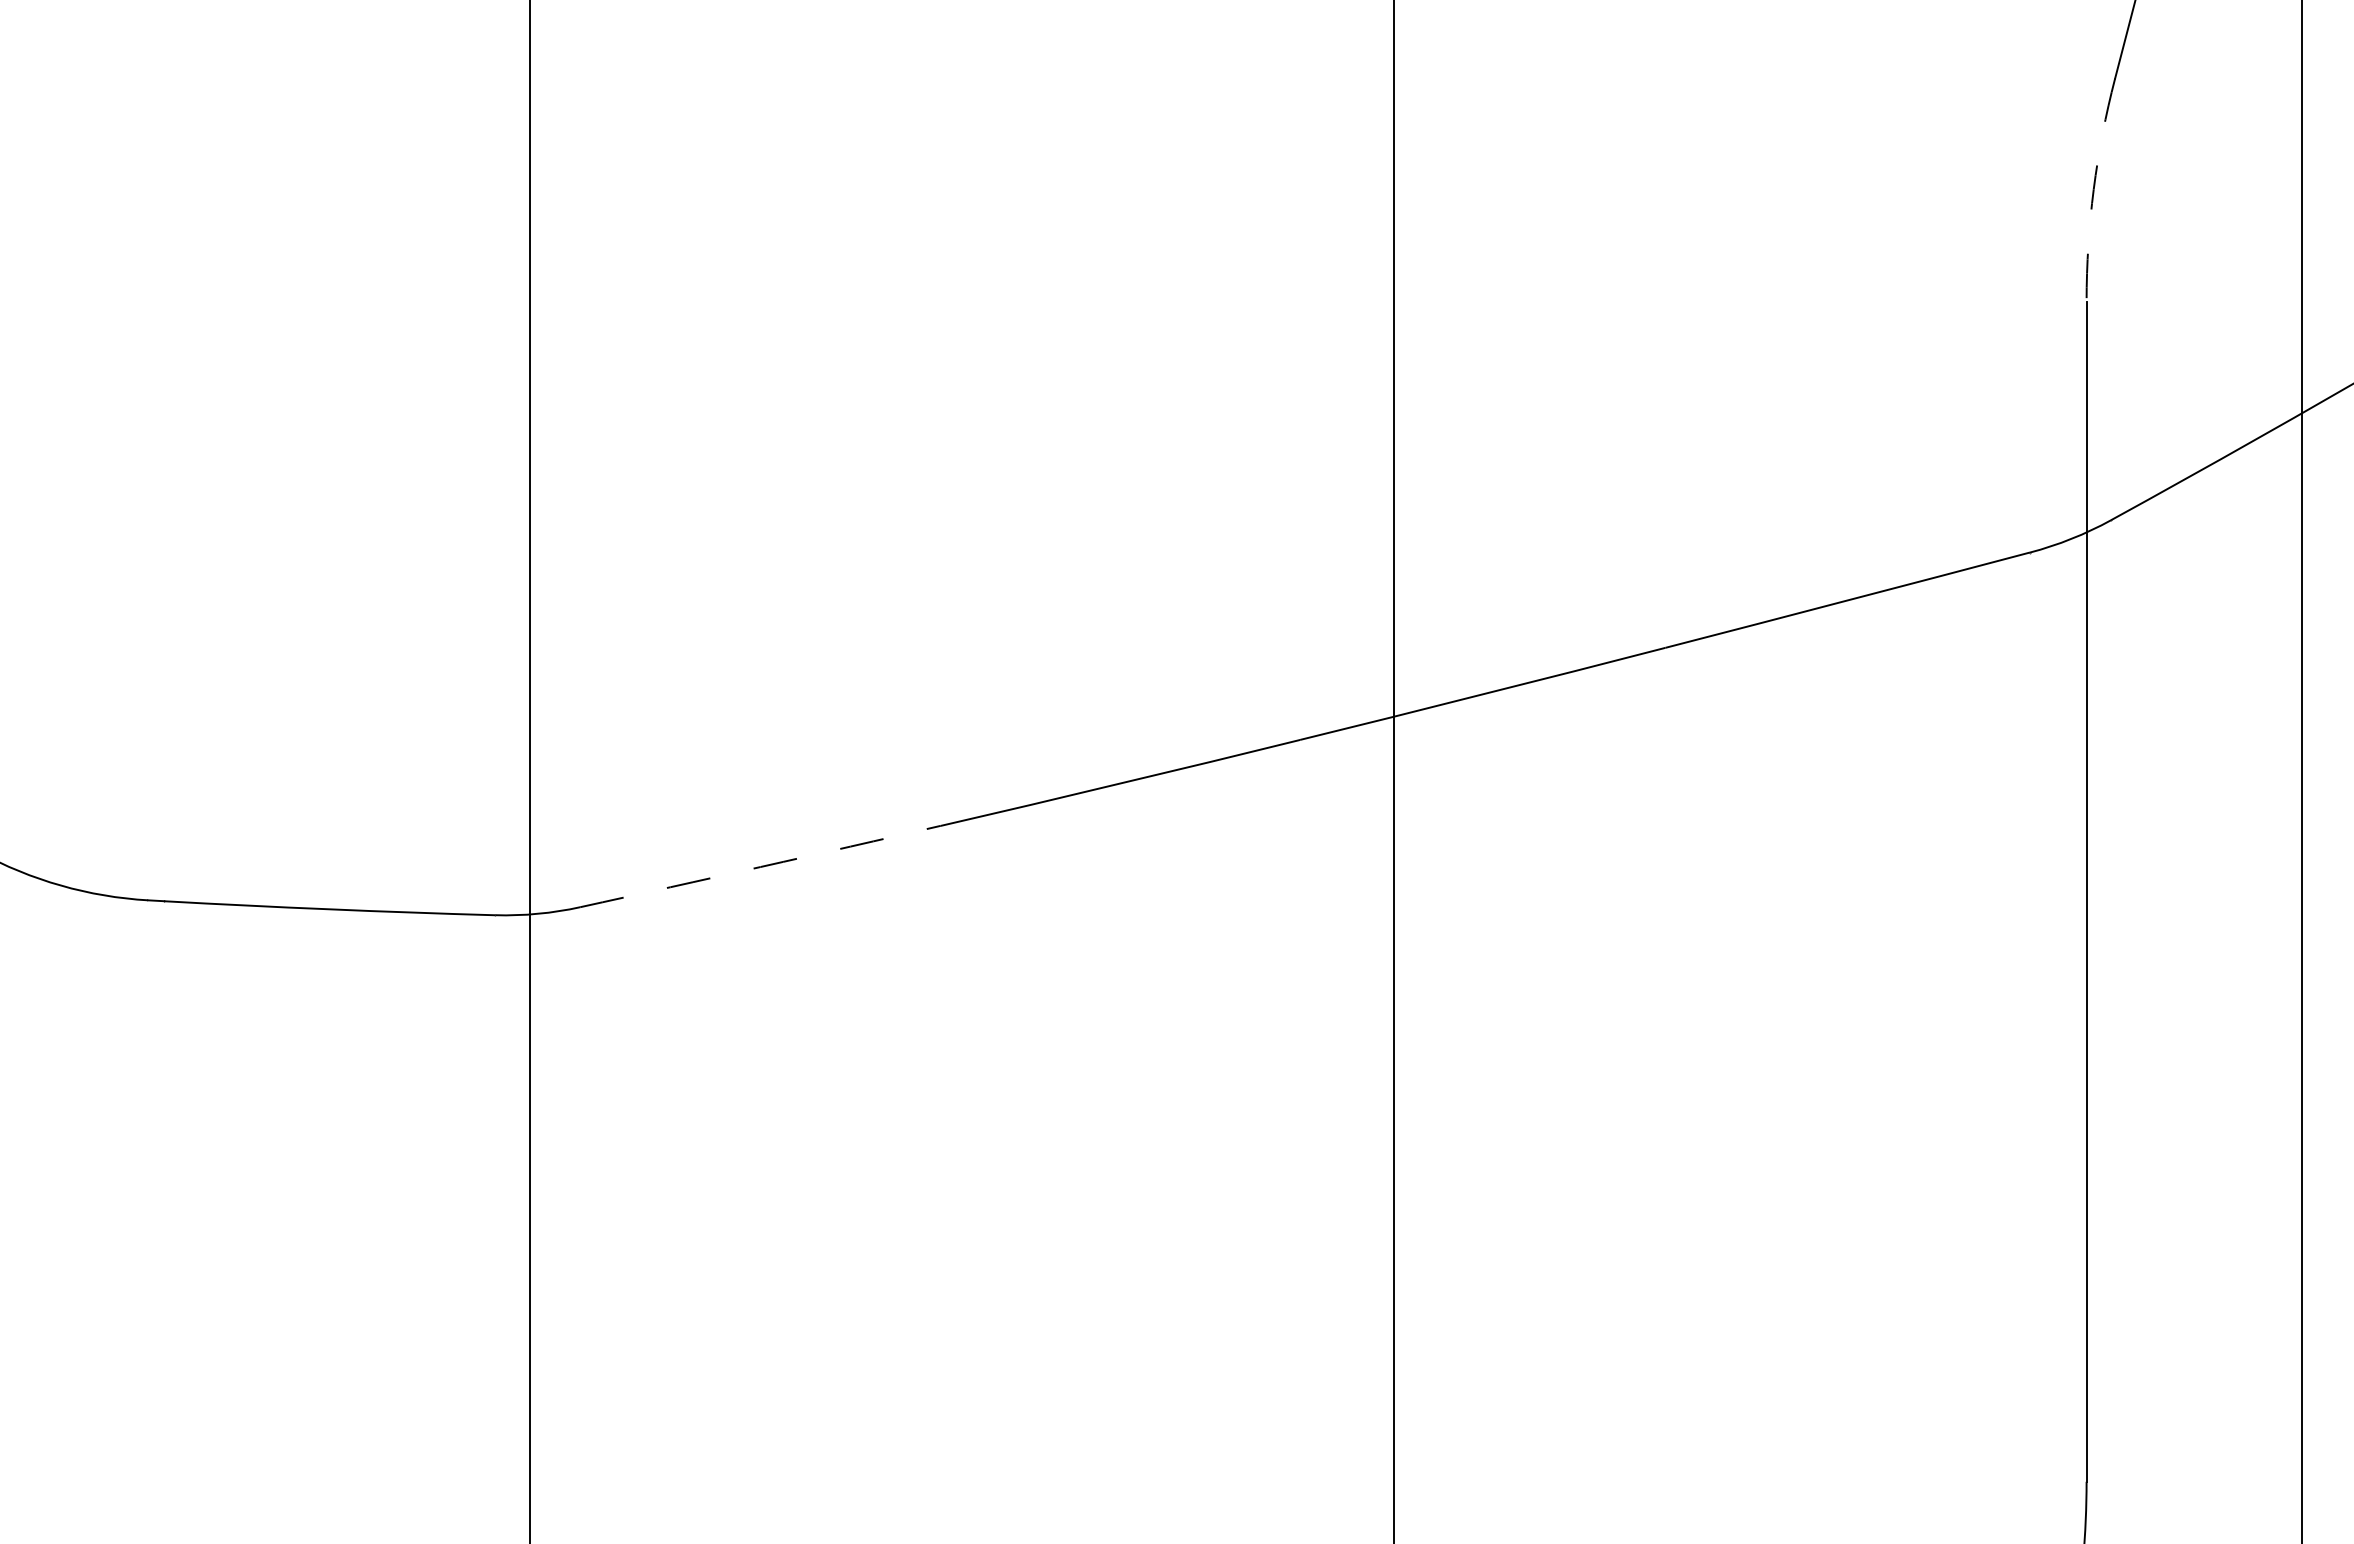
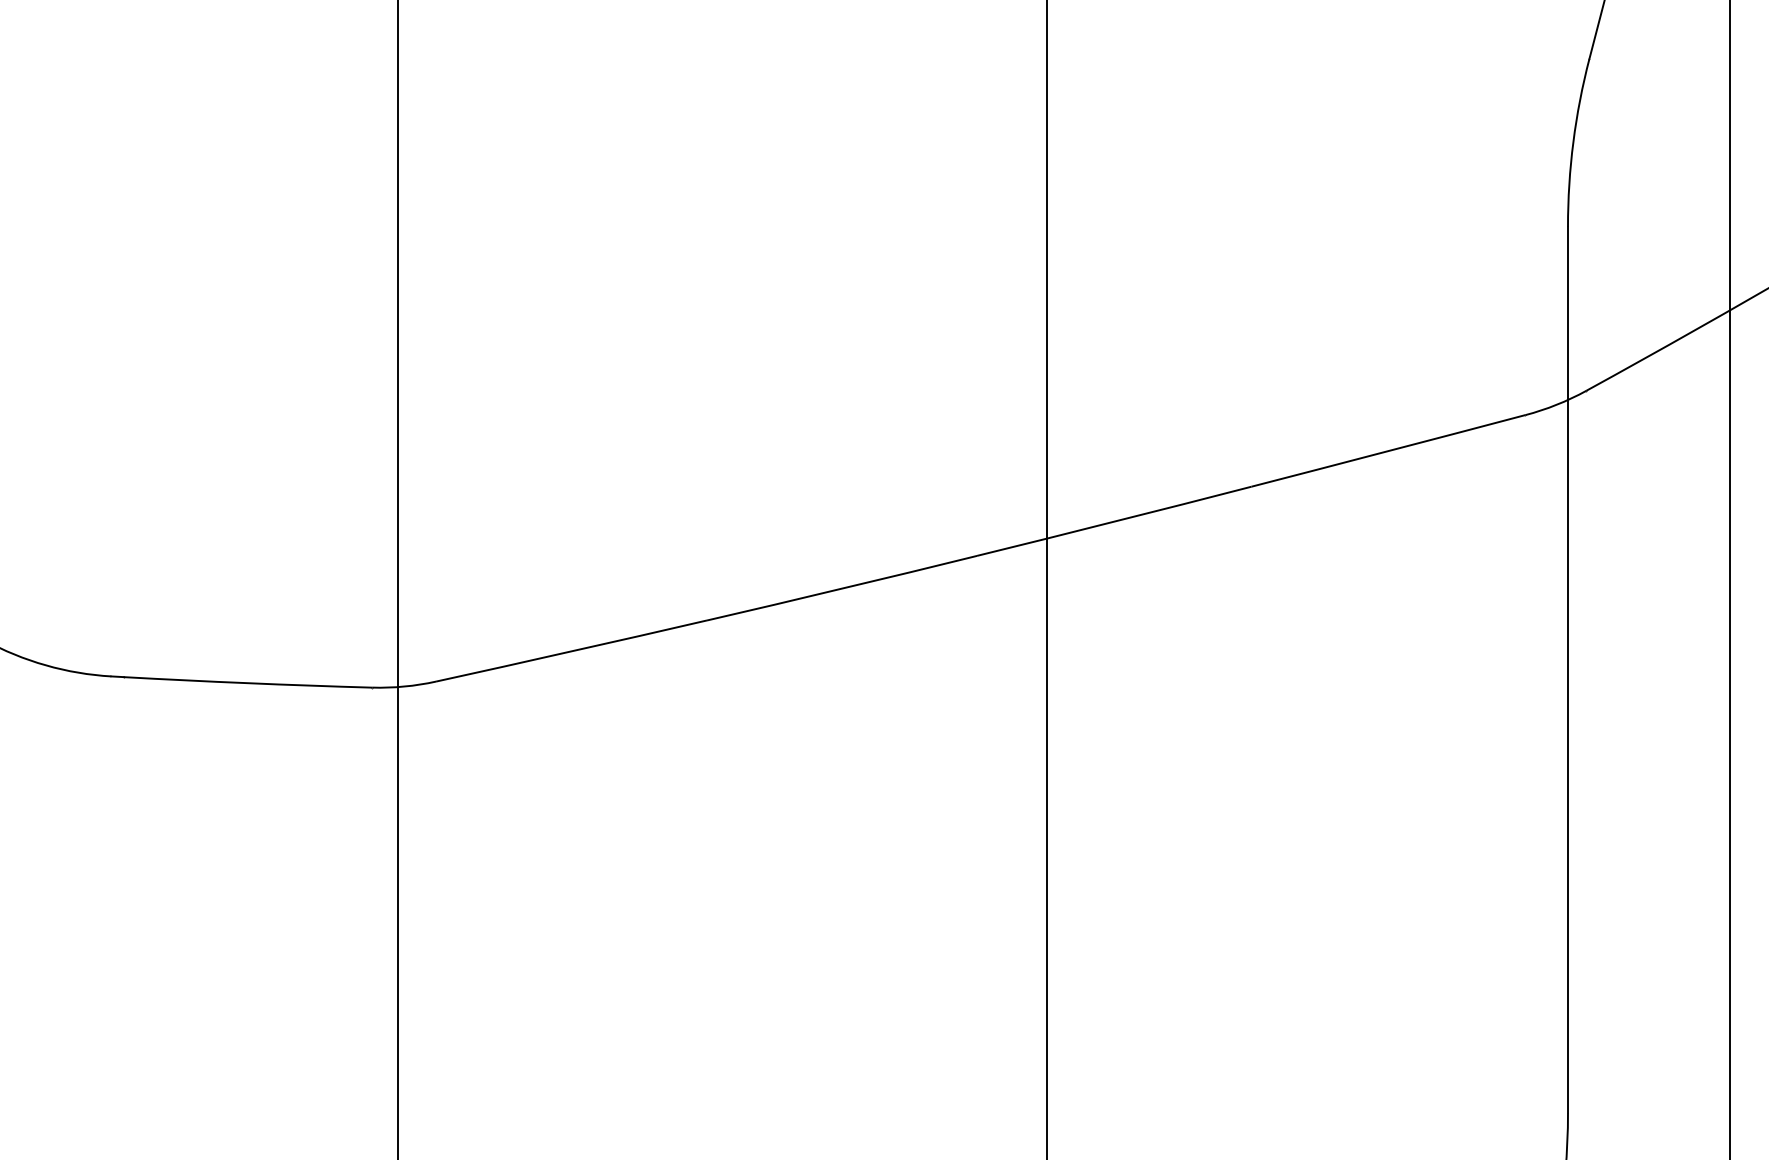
arc: (2093, 189) -> (1573, 142), dashed -> solid
arc: (760, 867) -> (571, 651), dashed -> solid

